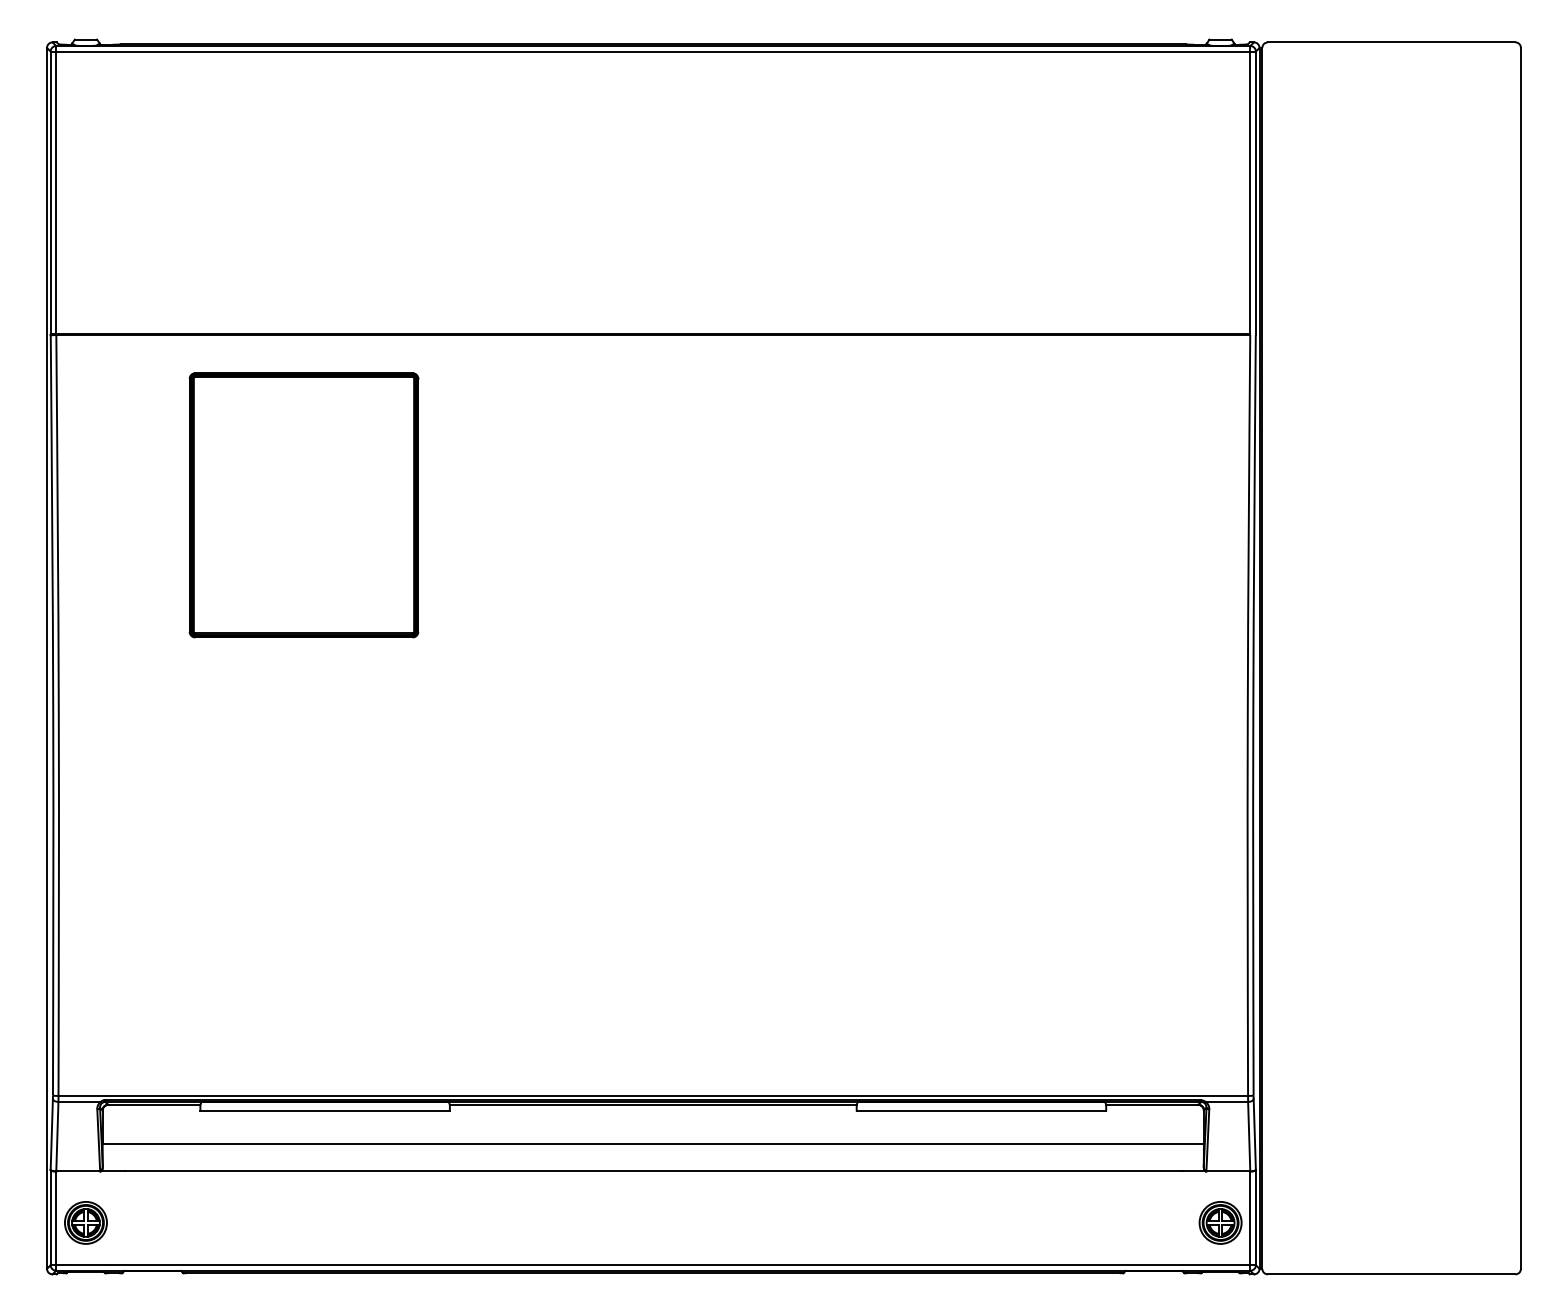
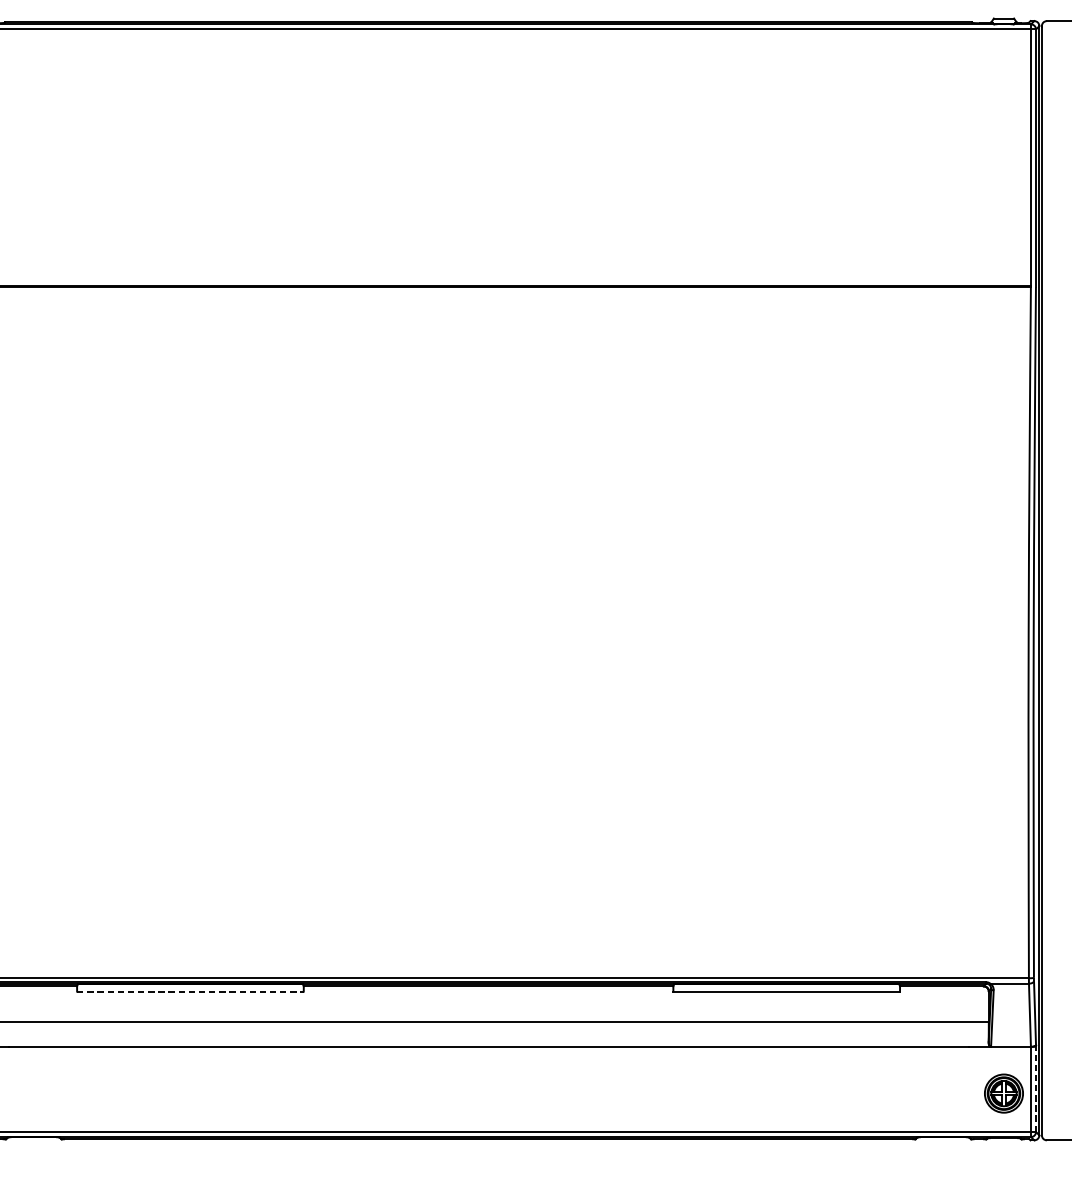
part: (303, 505) -> (170, 441), removed
line: (325, 1110) -> (190, 991), solid -> dashed
line: (1255, 1217) -> (1035, 1088), solid -> dashed

